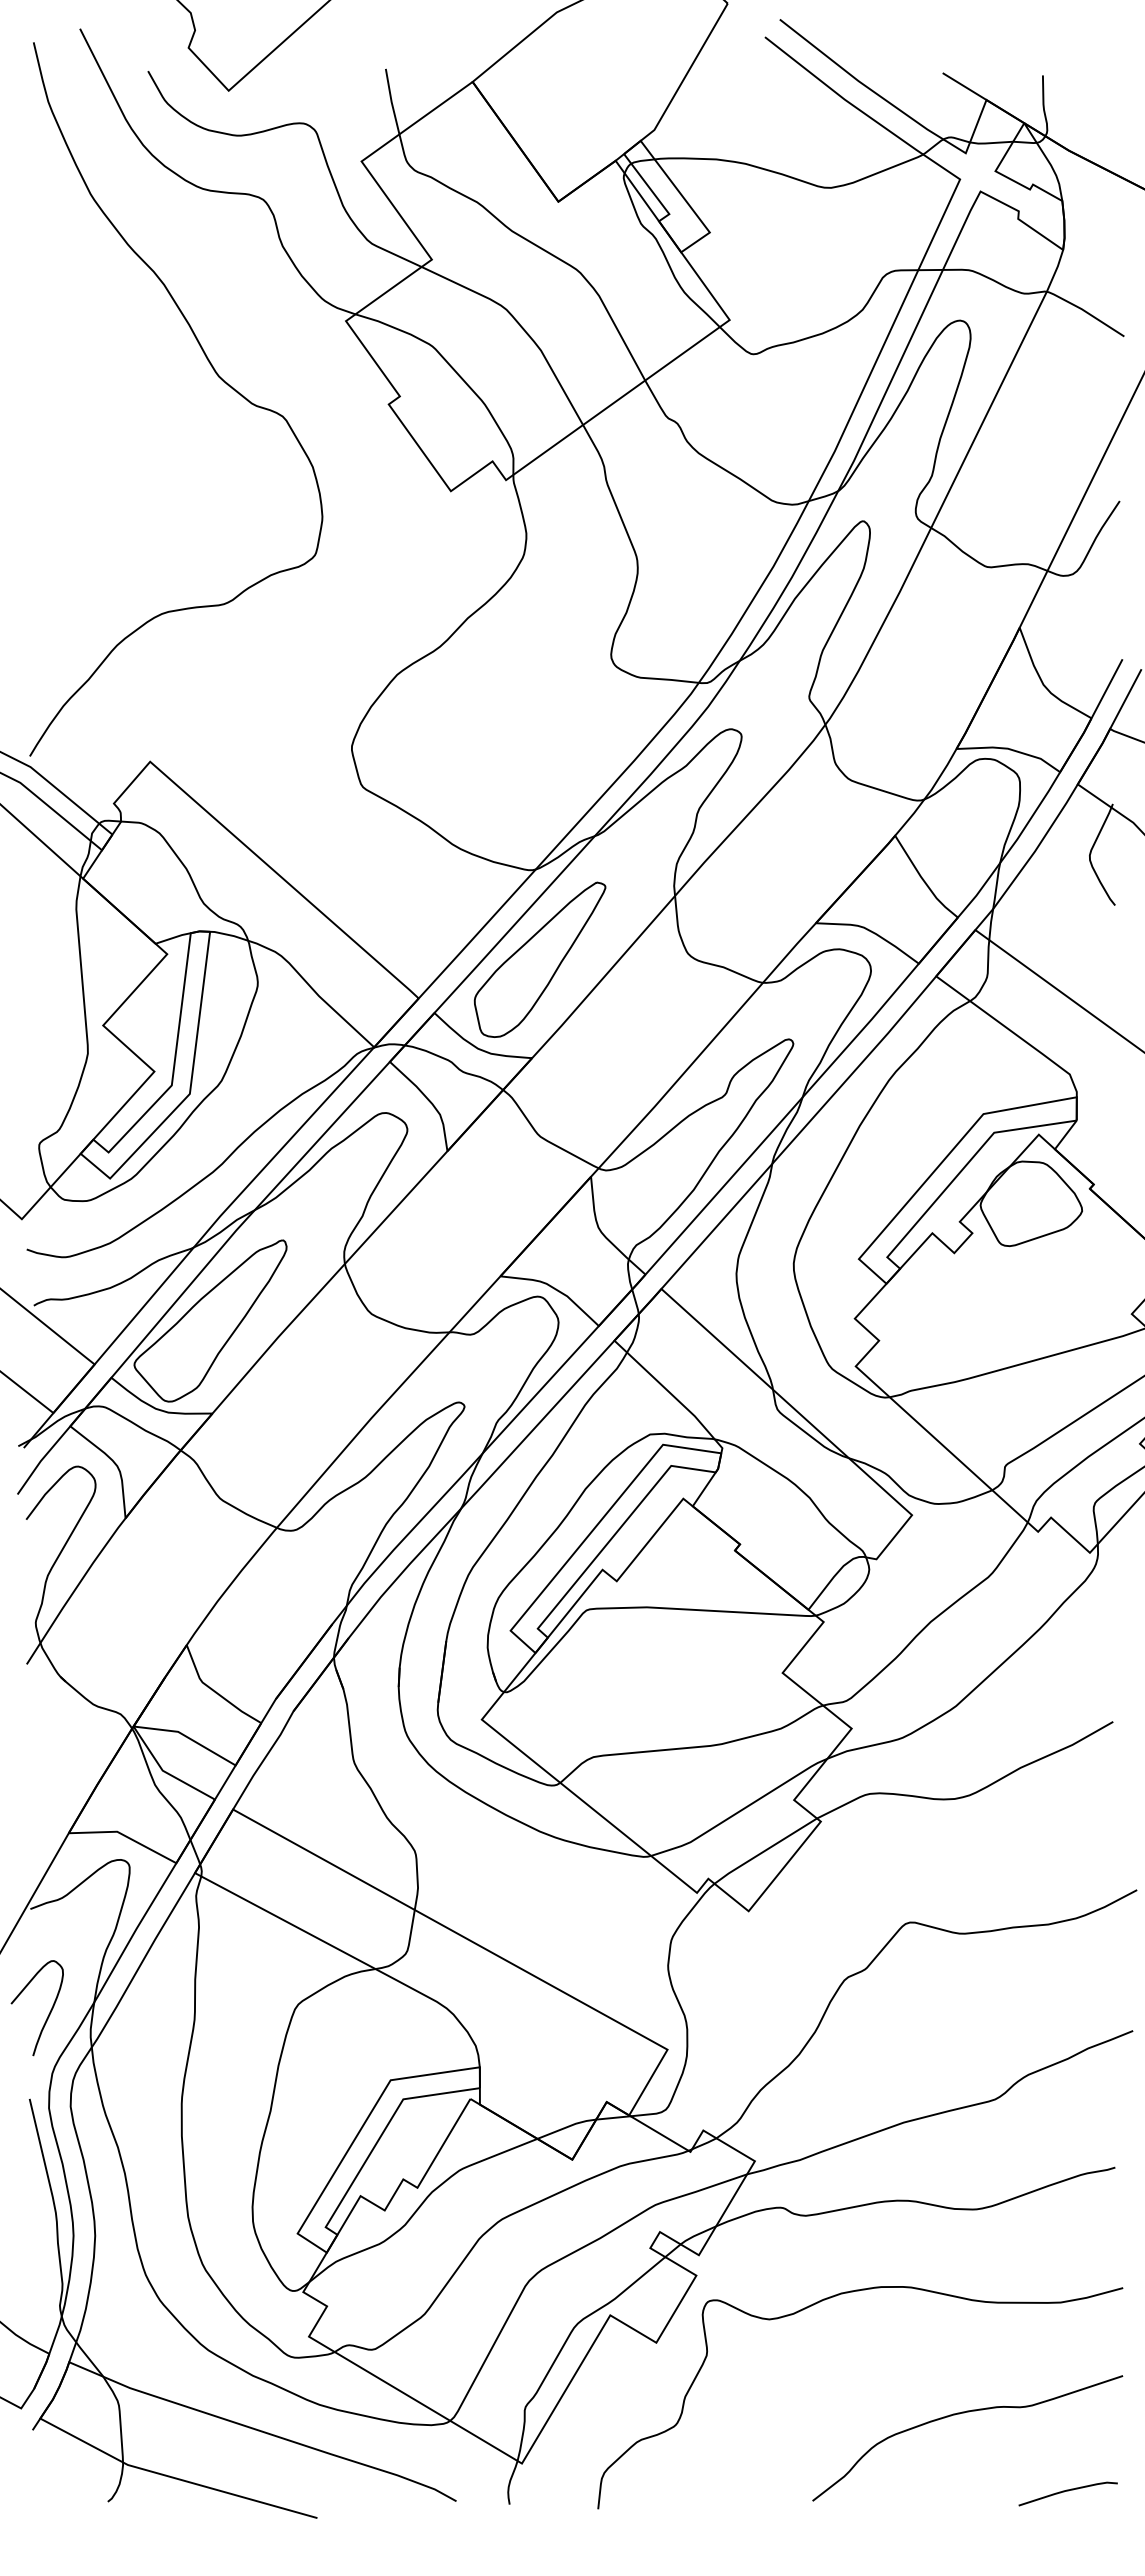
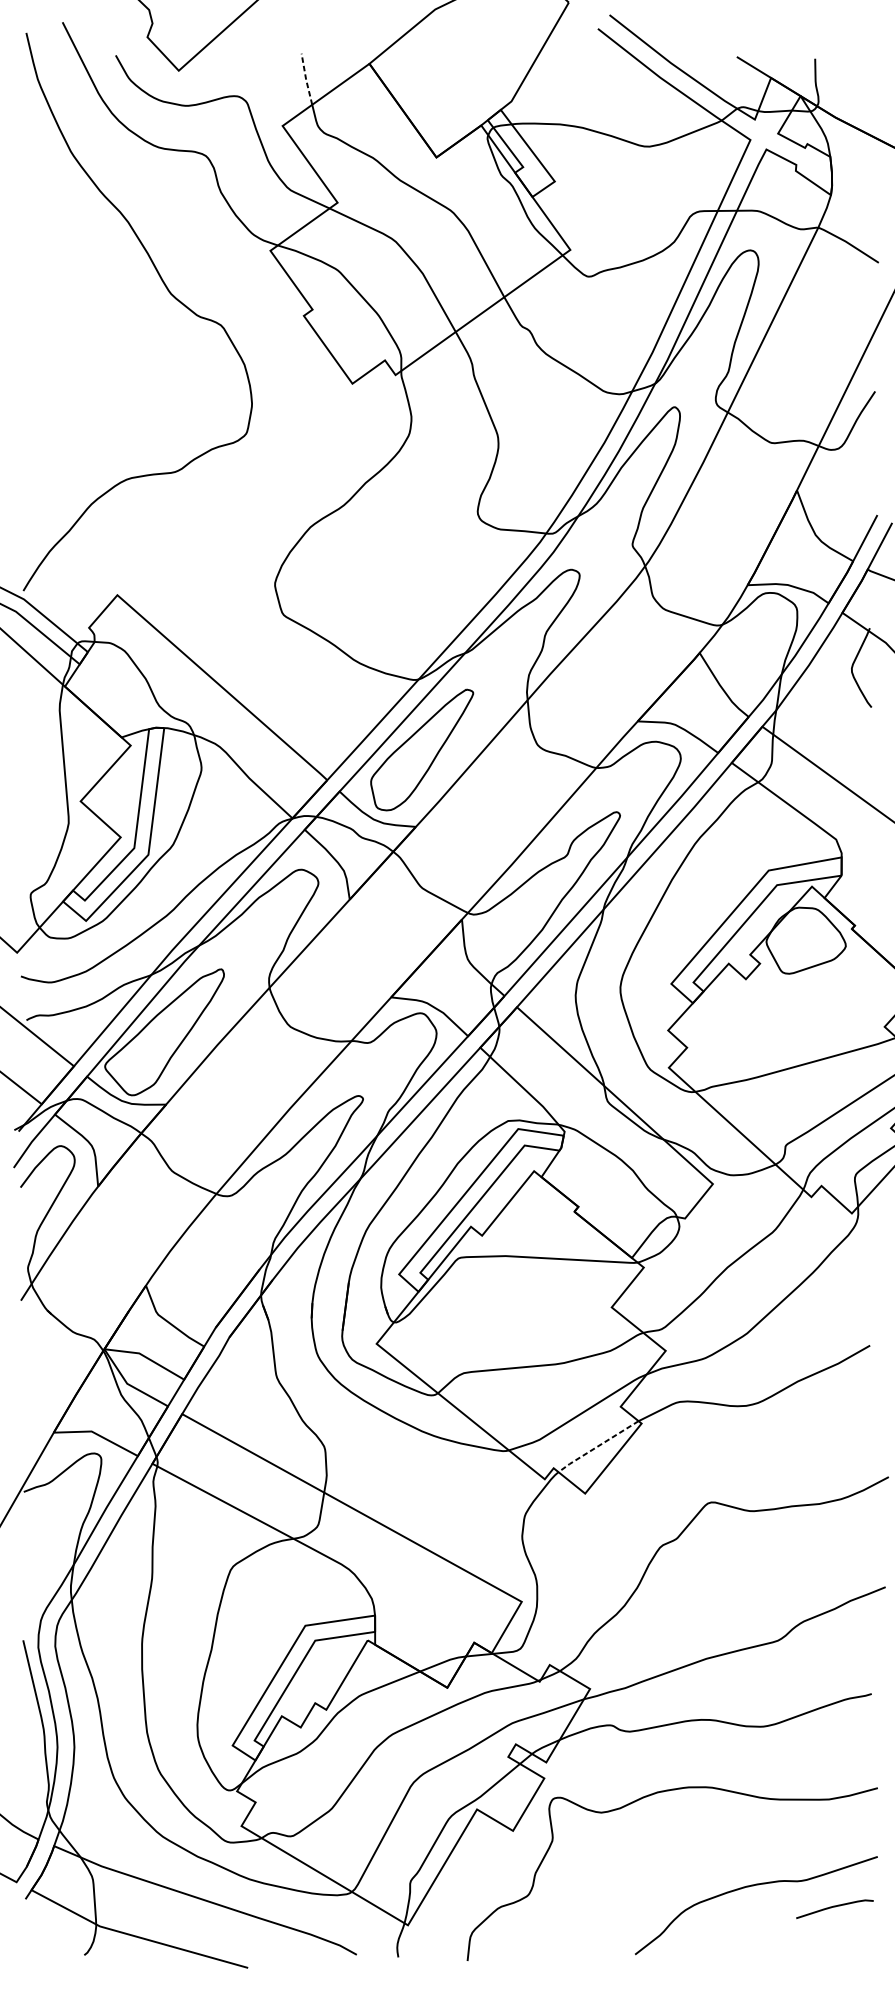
line: (391, 102) -> (306, 79), solid -> dashed
line: (764, 1851) -> (597, 1446), solid -> dashed
curve: (49, 2011) -> (38, 1571), removed
curve: (1067, 2491) -> (834, 1907), moved

